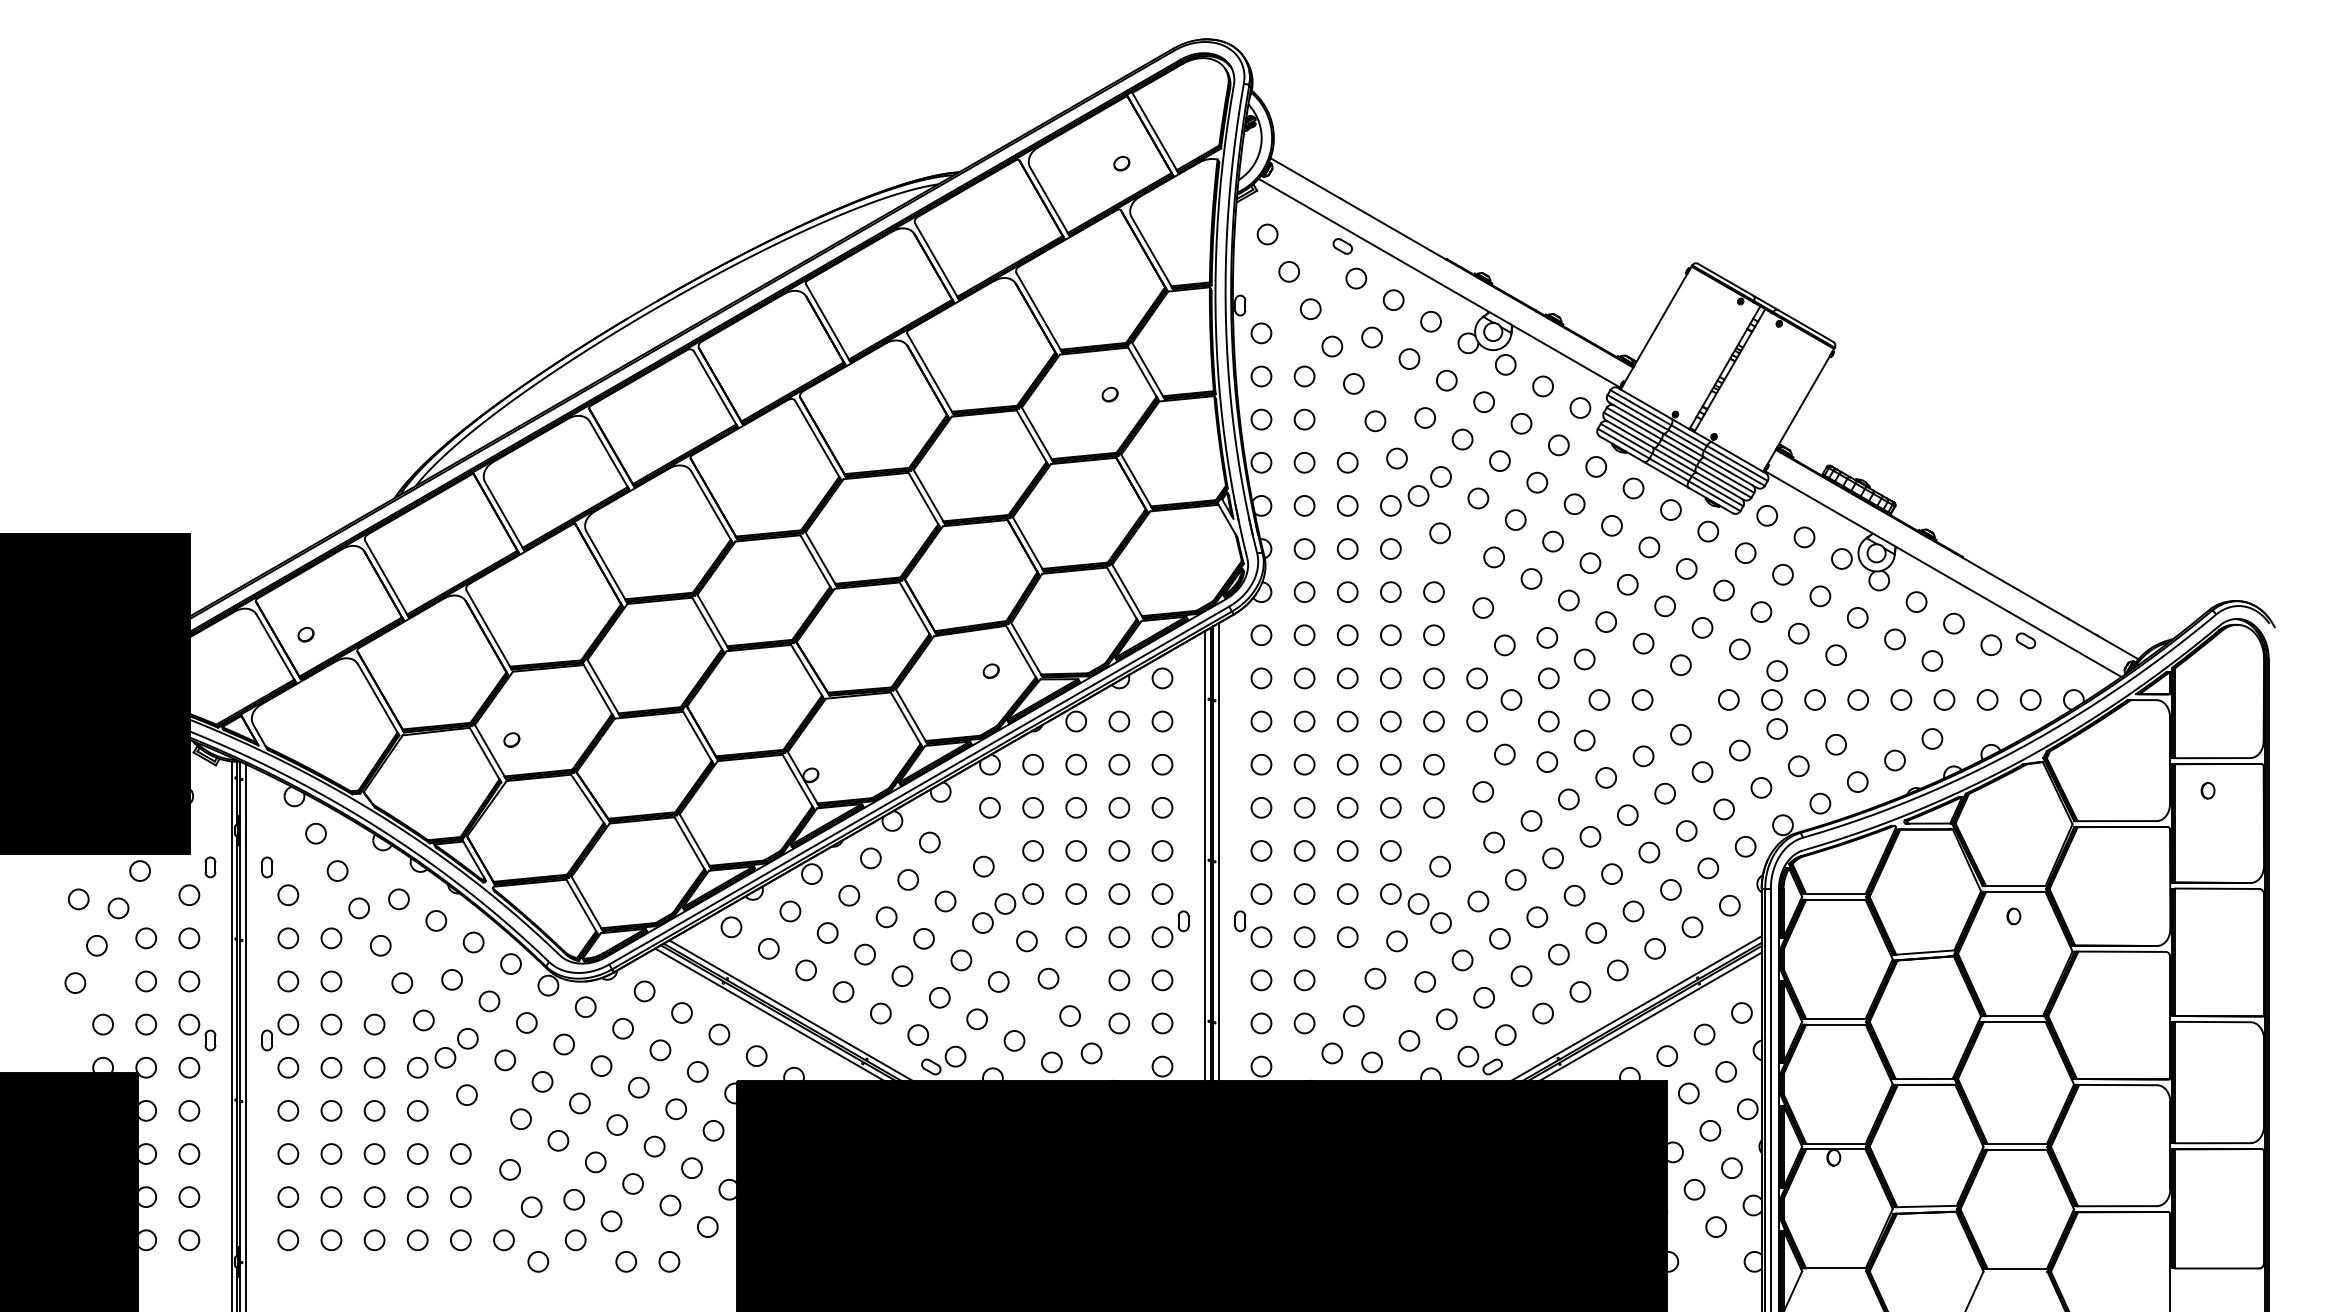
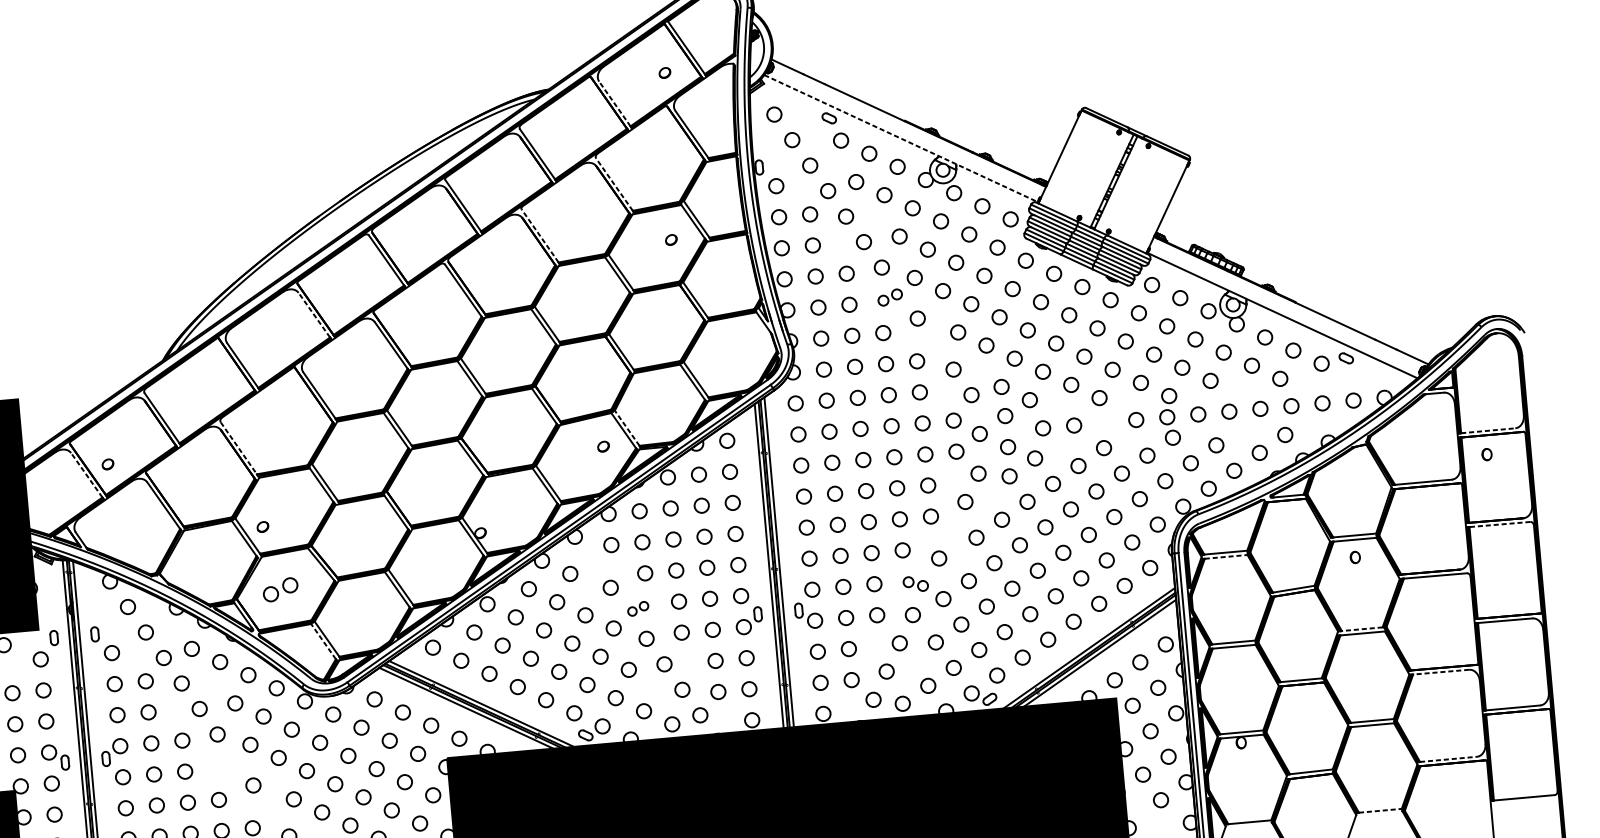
line: (1049, 200) -> (615, 104), solid -> dashed
line: (1440, 283) -> (901, 138), solid -> dashed
line: (1038, 311) -> (614, 184), solid -> dashed
line: (929, 372) -> (539, 235), solid -> dashed
line: (608, 454) -> (314, 315), solid -> dashed
part: (1404, 500) -> (890, 297), size x0.7
line: (488, 628) -> (238, 448), solid -> dashed
line: (275, 647) -> (86, 475), solid -> dashed
line: (1026, 648) -> (627, 428), solid -> dashed
line: (2212, 758) -> (1488, 431), solid -> dashed
line: (2216, 888) -> (1499, 524), solid -> dashed
part: (1018, 898) -> (637, 608), size x0.6
part: (1404, 898) -> (915, 583), size x0.7
line: (1835, 899) -> (1225, 556), solid -> dashed
line: (581, 905) -> (323, 641), solid -> dashed
line: (2014, 1016) -> (1362, 629), solid -> dashed
part: (431, 1062) -> (280, 589), moved
line: (2118, 1085) -> (1441, 672), solid -> dashed
line: (2117, 1206) -> (1448, 759), solid -> dashed
line: (2017, 1268) -> (1380, 810), solid -> dashed

